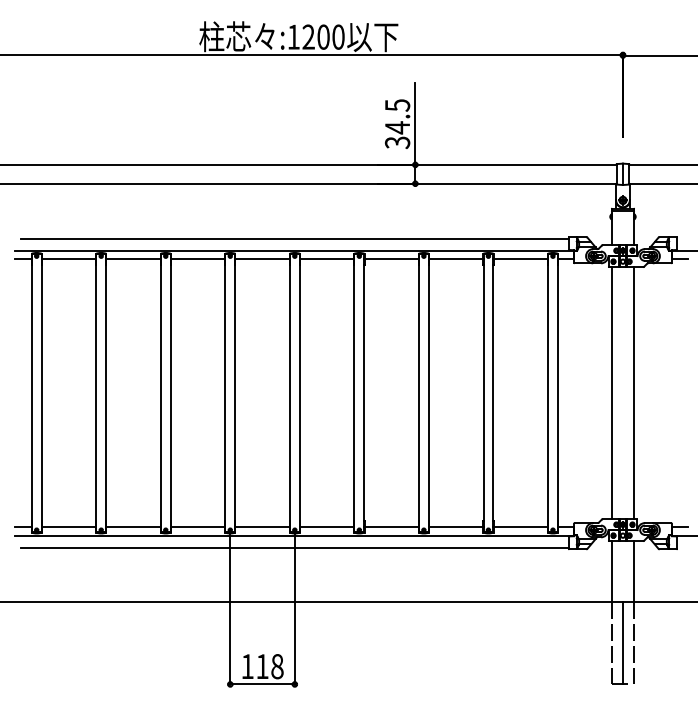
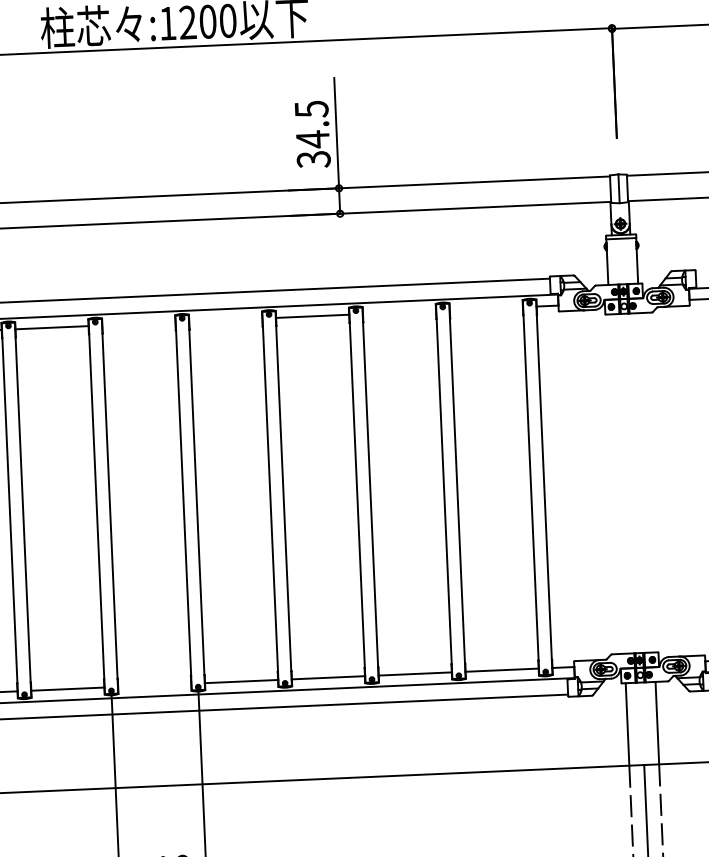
line: (262, 258) -> (138, 323), removed
line: (326, 258) -> (224, 319), removed
line: (455, 258) -> (398, 311), removed
line: (520, 258) -> (486, 308), removed
line: (611, 393) -> (616, 484), removed
line: (634, 393) -> (647, 483), removed
line: (262, 527) -> (154, 685), removed

